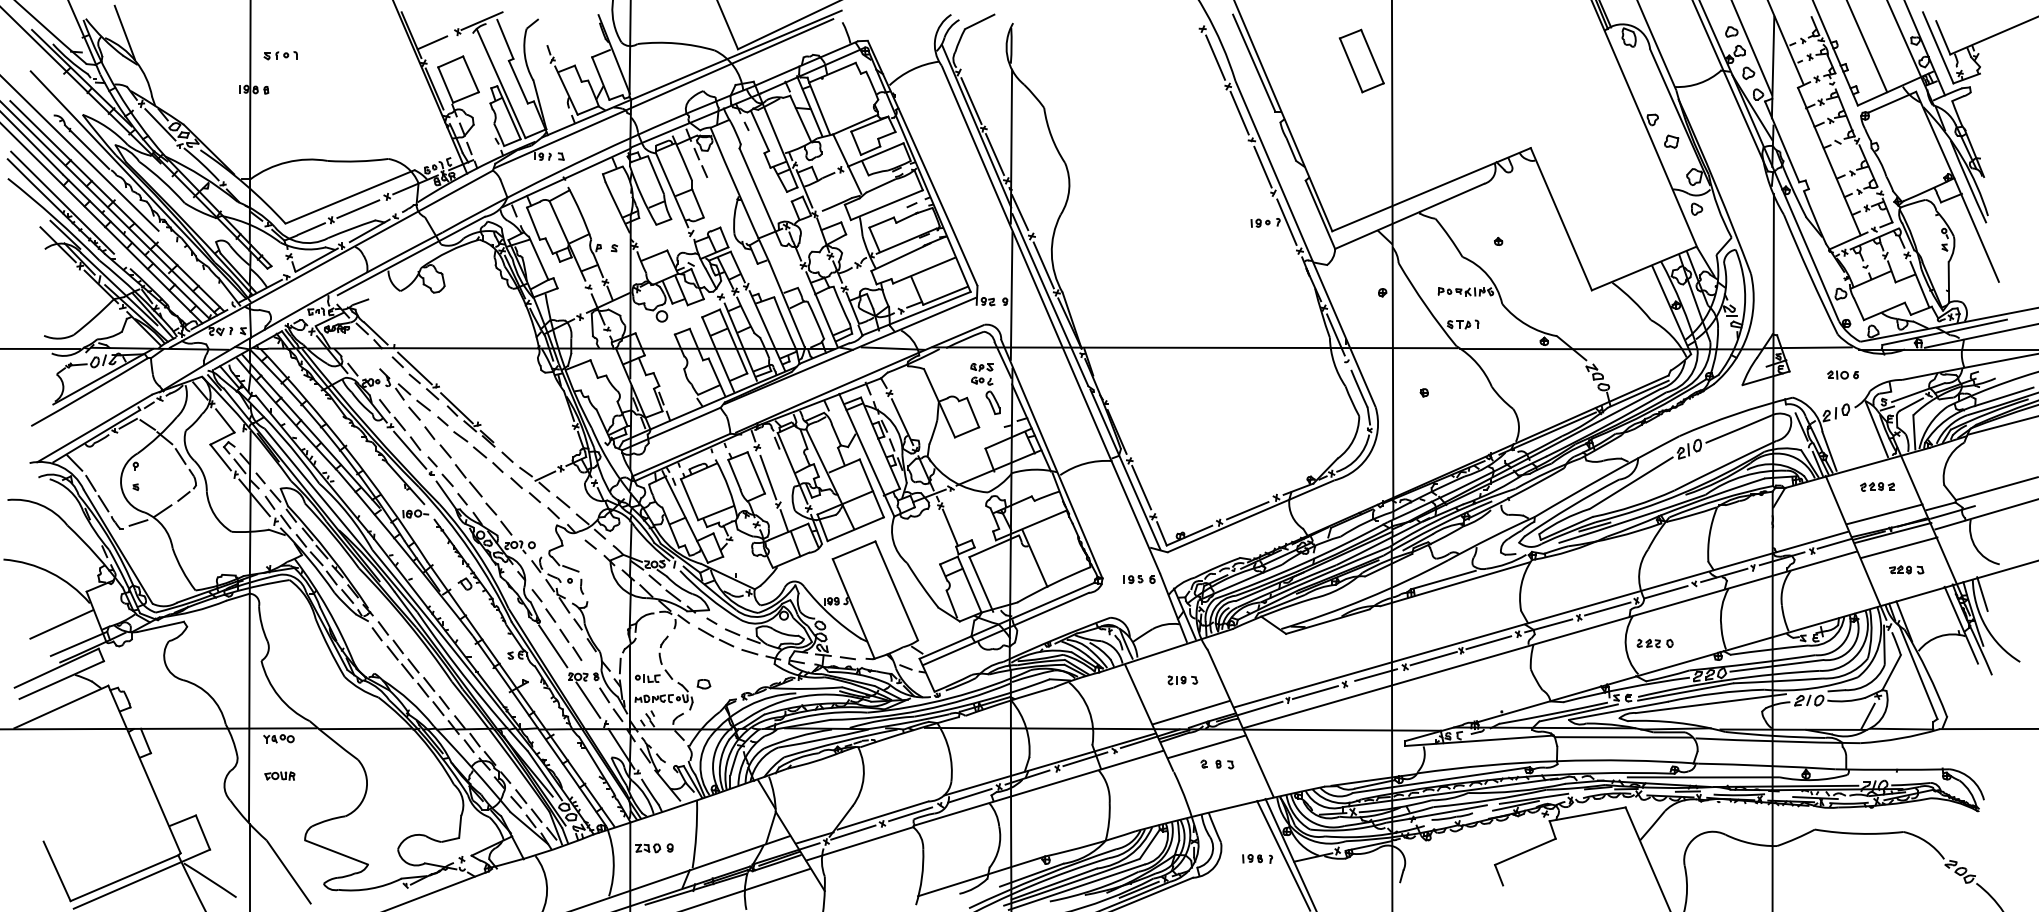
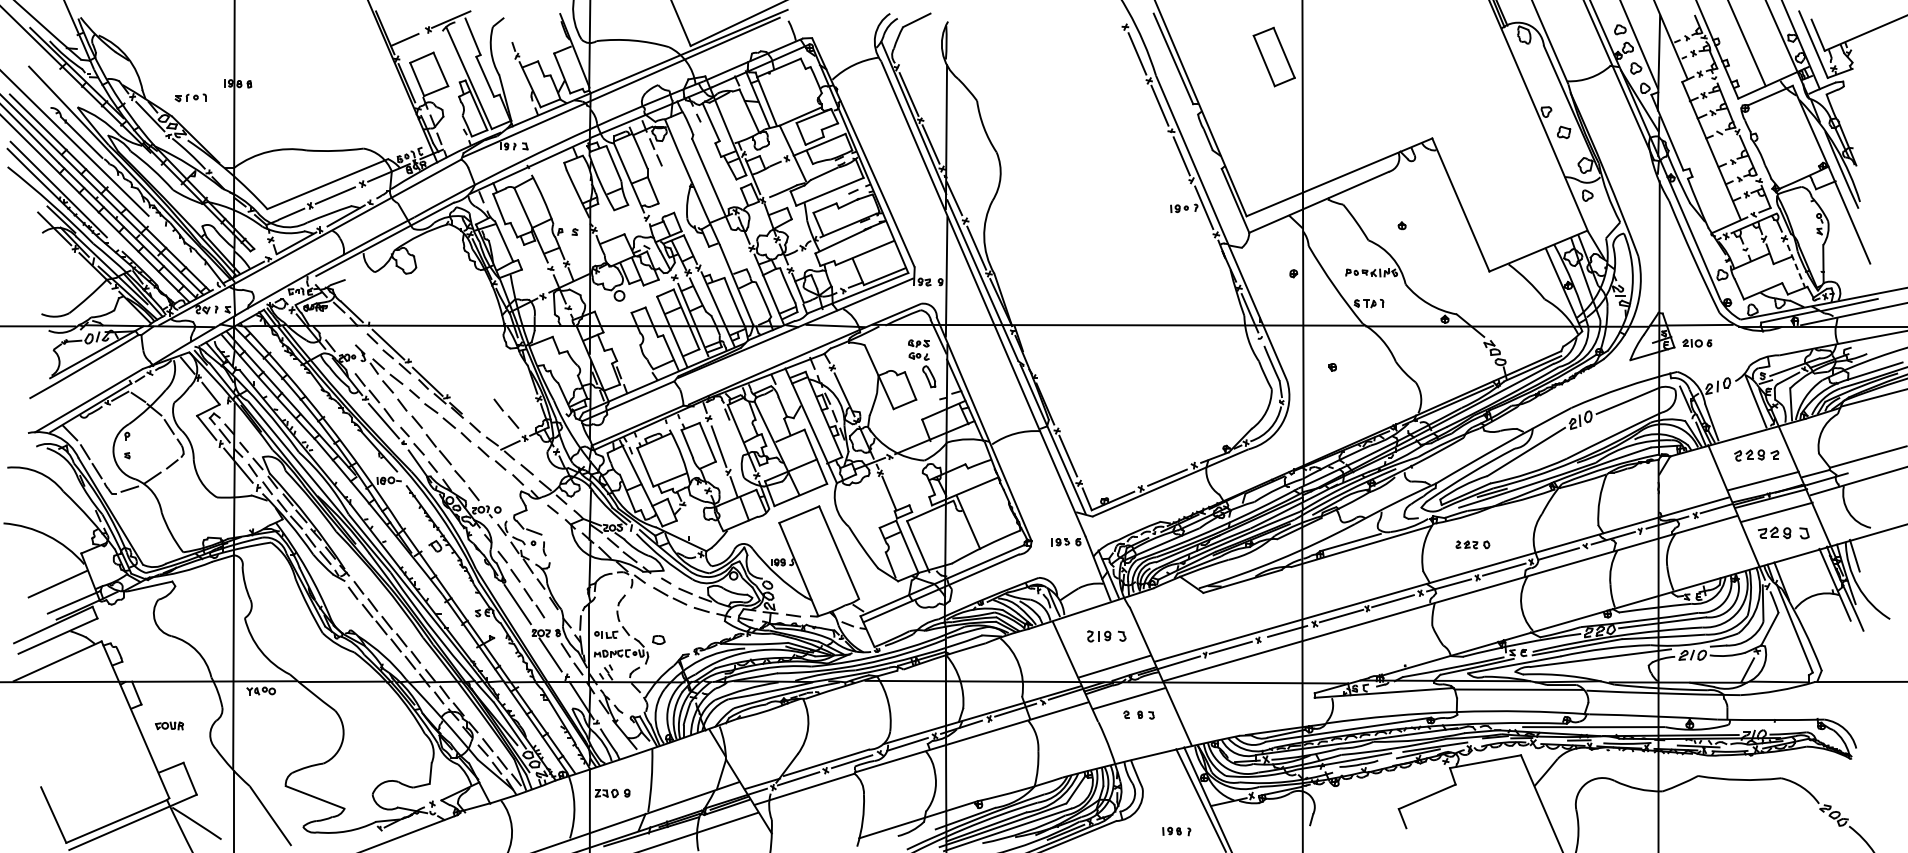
line: (124, 32) -> (116, 30), removed
part: (280, 55) -> (190, 97), moved
line: (1919, 284) -> (1795, 266), solid -> dashed
part: (1842, 374) -> (1696, 342), moved
part: (540, 442) -> (505, 413), added
part: (1877, 486) -> (1756, 455), size x1.4
part: (1906, 569) -> (1783, 532), size x1.6
part: (1654, 643) -> (1472, 544), moved
part: (1182, 680) -> (1106, 636), size x1.4
part: (279, 775) -> (169, 725), moved
part: (1257, 858) -> (1176, 831), moved

